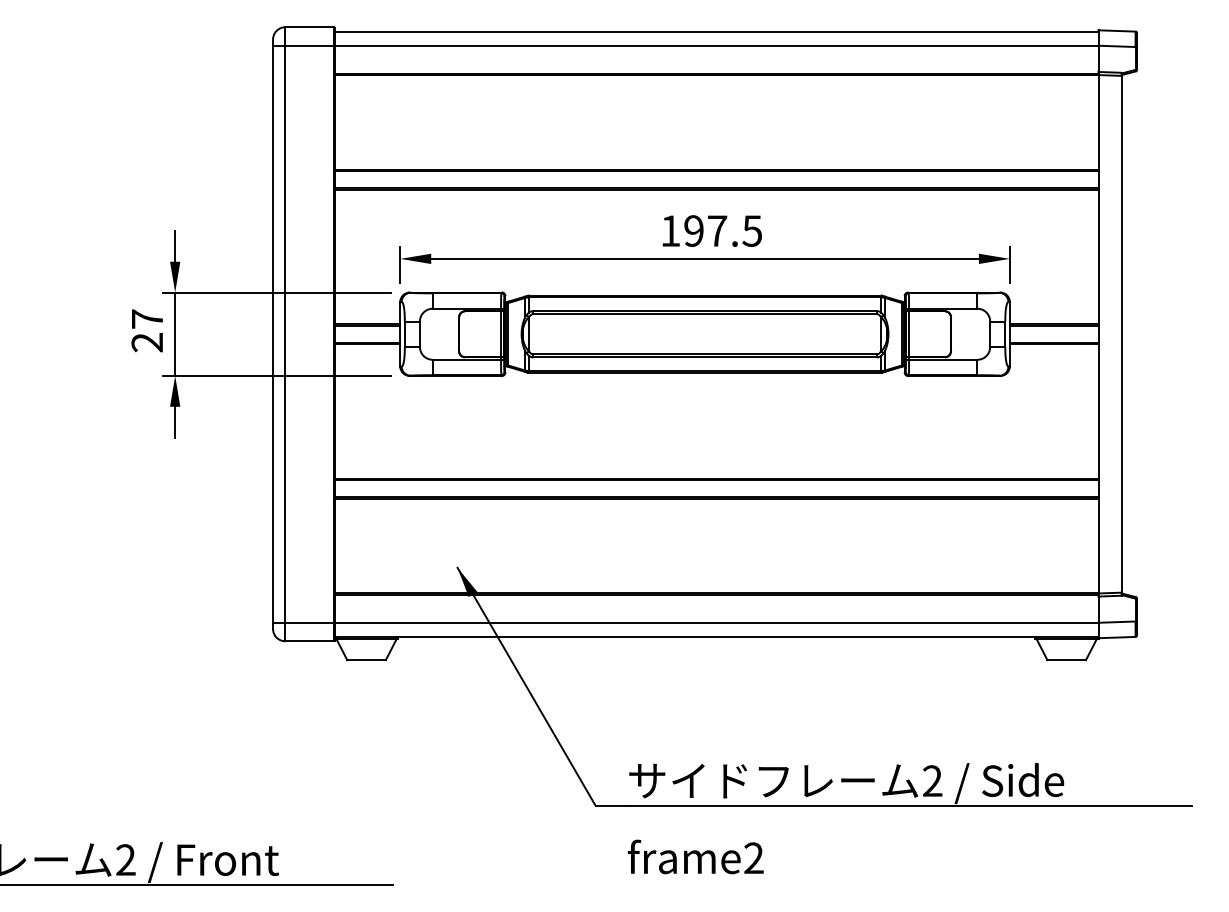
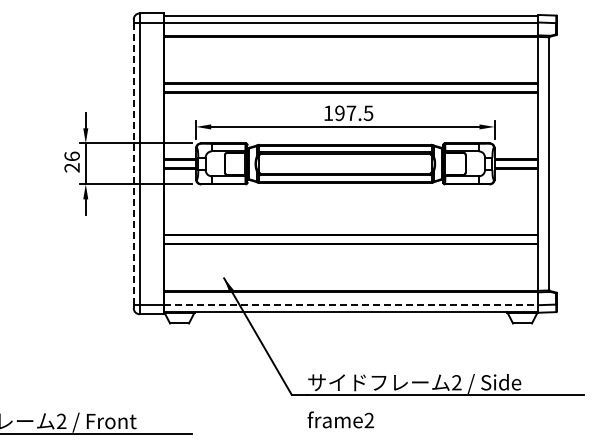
text: (146, 319) -> (71, 156), 27 -> 26
line: (272, 335) -> (133, 164), solid -> dashed
line: (717, 623) -> (351, 305), solid -> dashed

